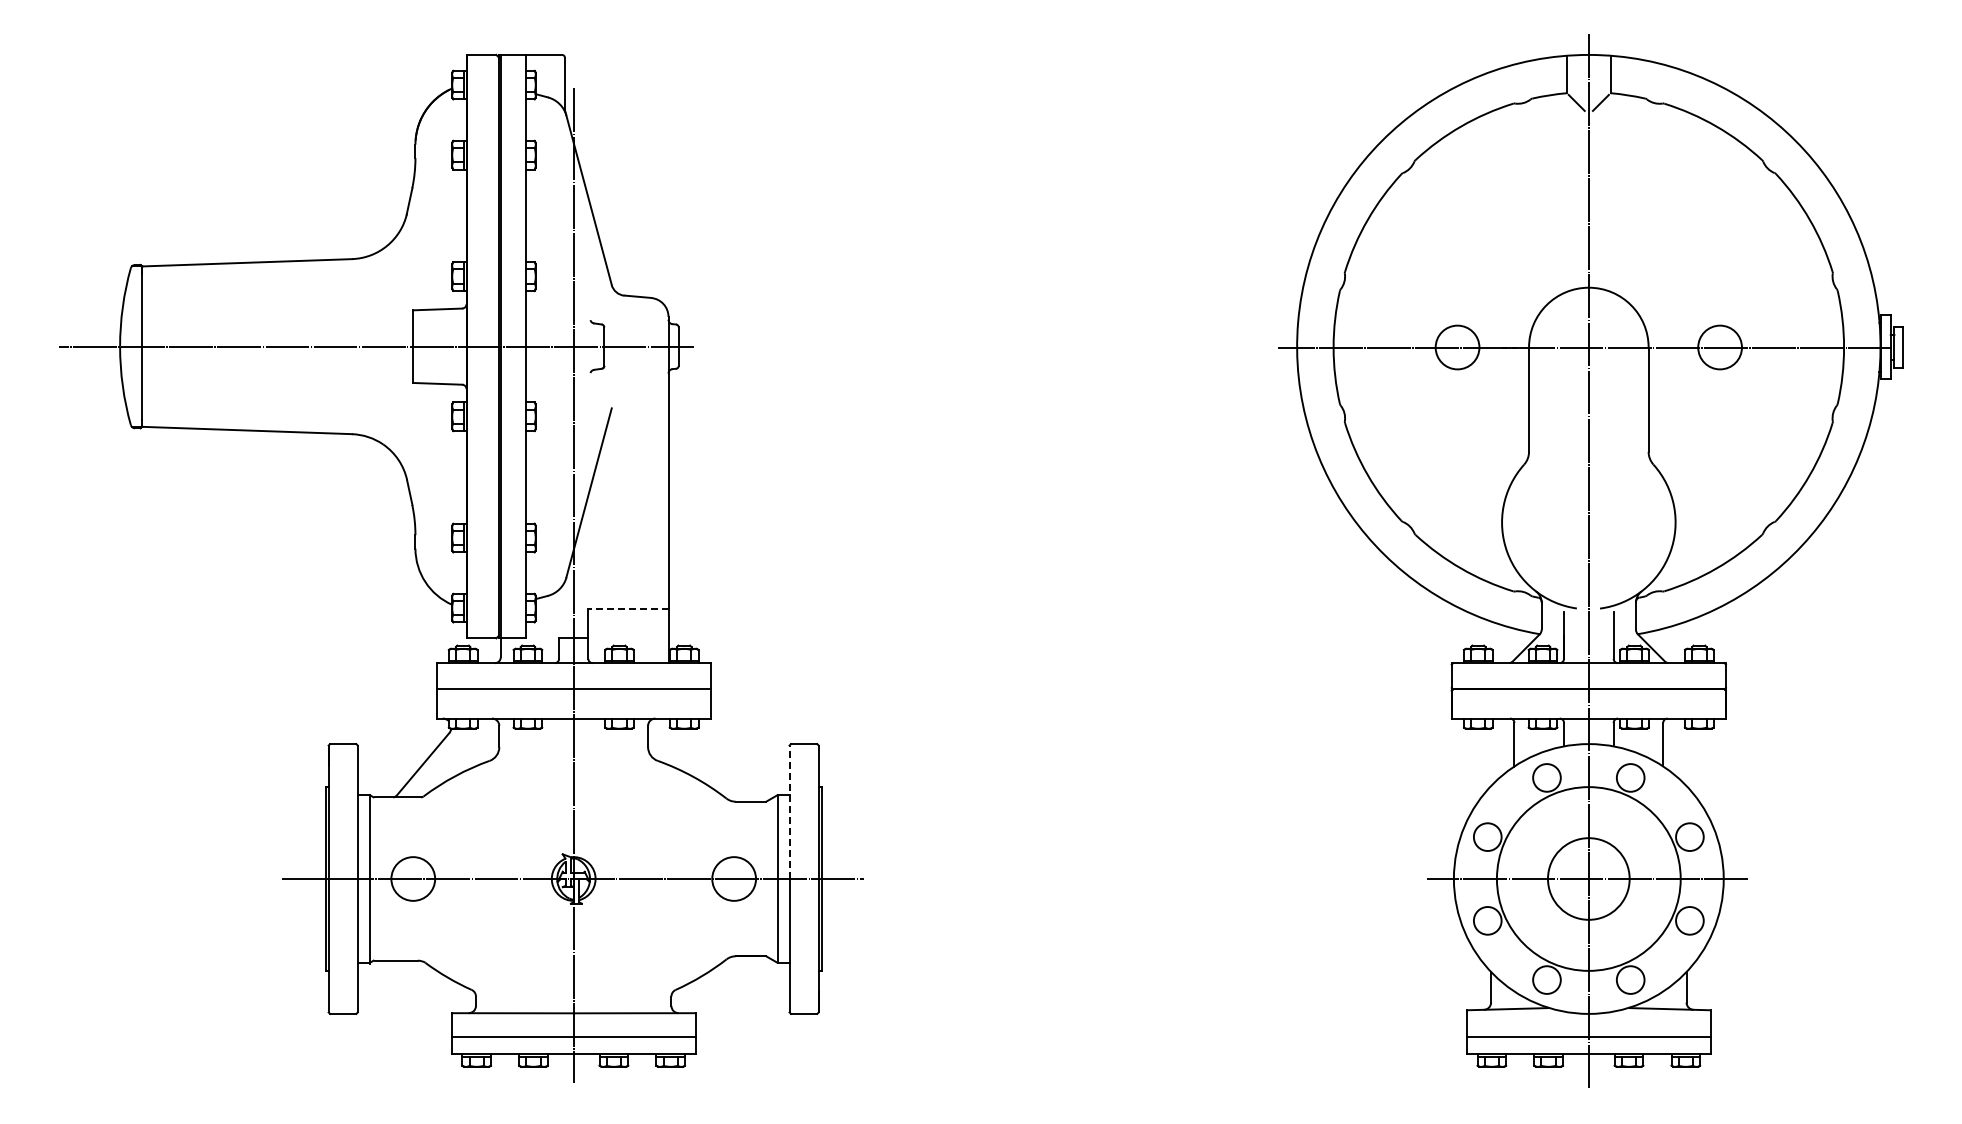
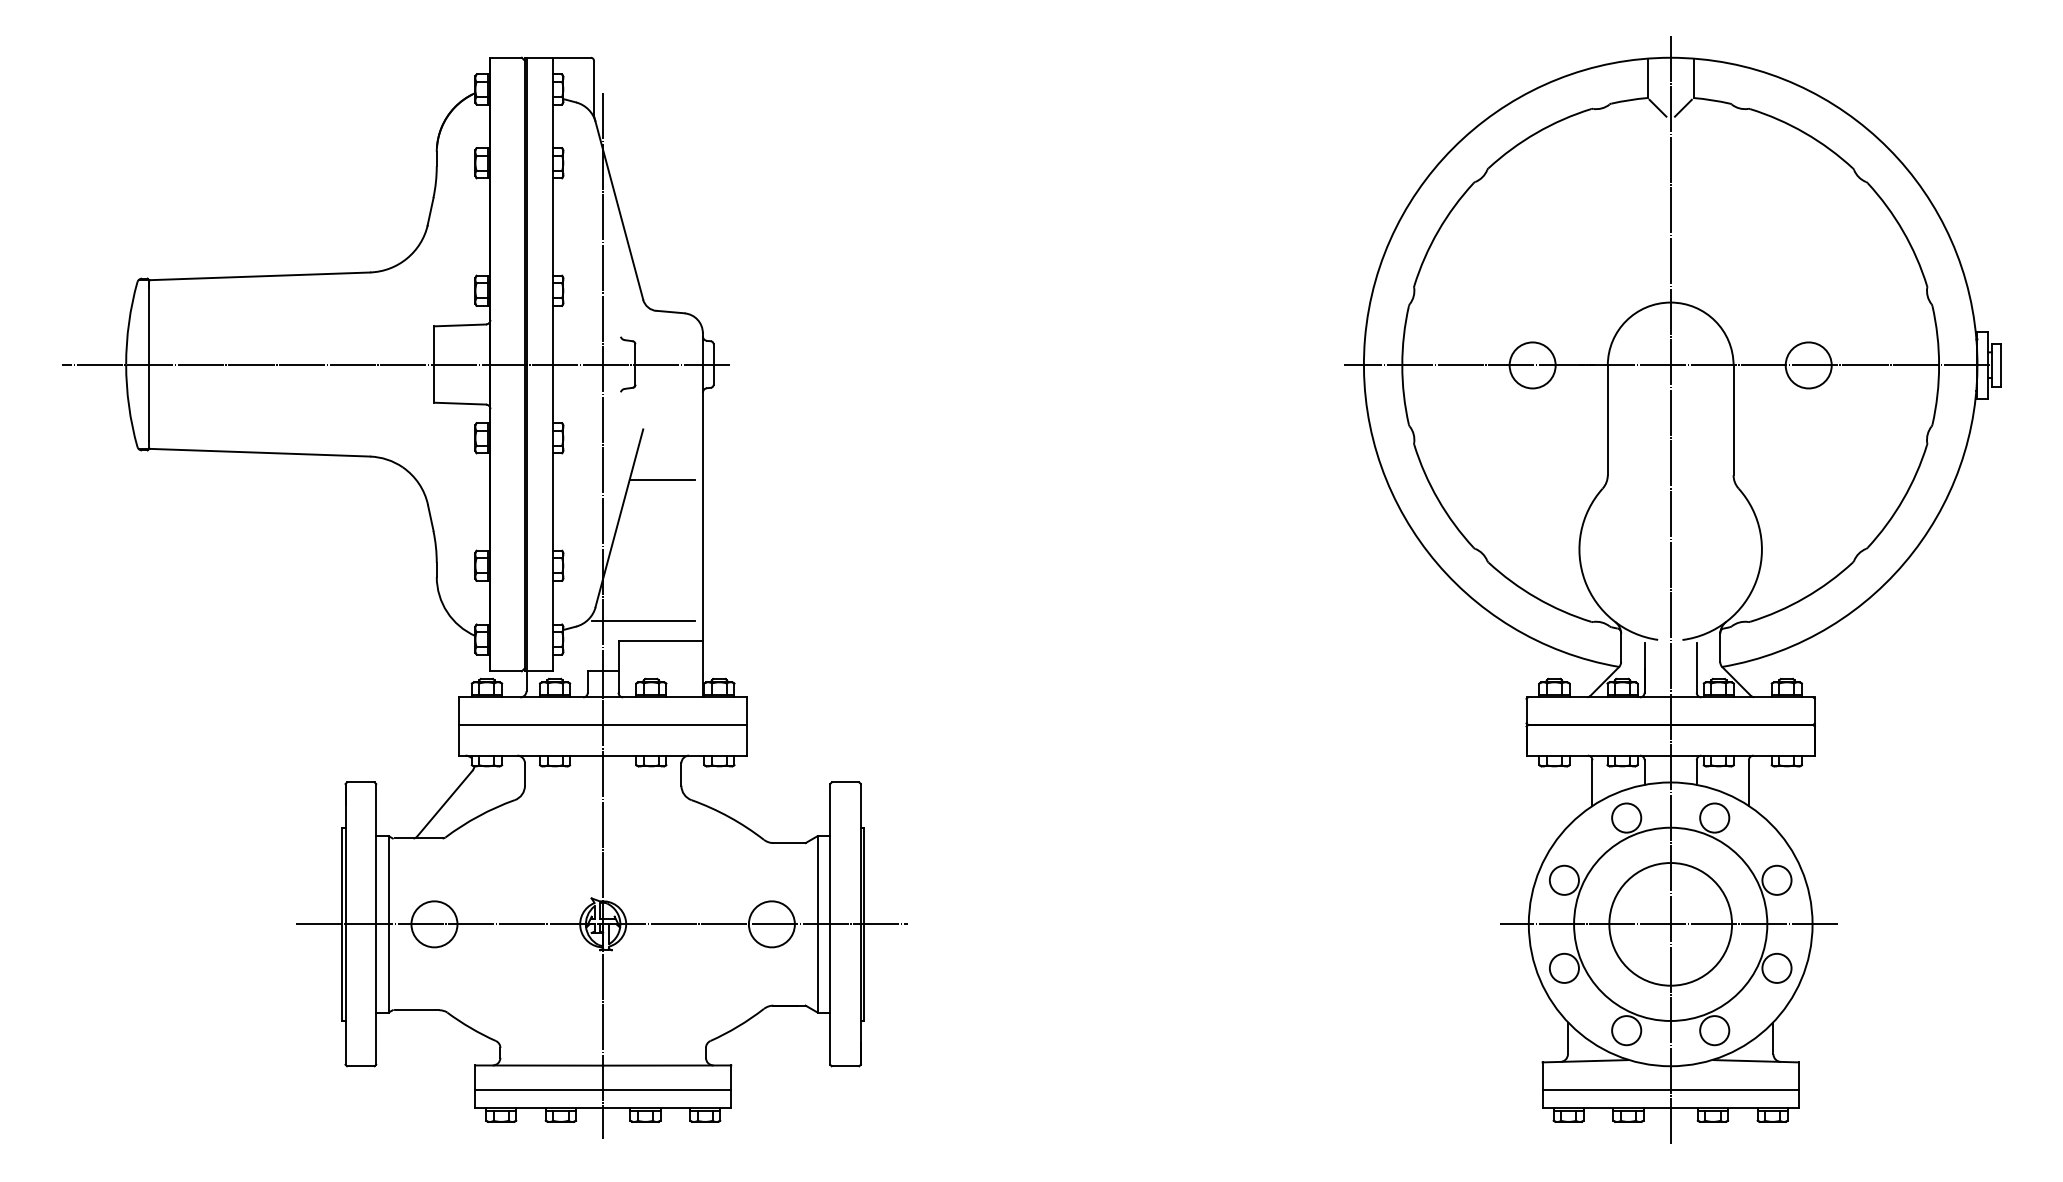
line: (629, 456) -> (661, 480), added
line: (612, 590) -> (643, 620), added
line: (627, 609) -> (659, 640), dashed -> solid
line: (789, 812) -> (830, 854), dashed -> solid
circle: (1588, 878) -> (1670, 923), size x1.43

